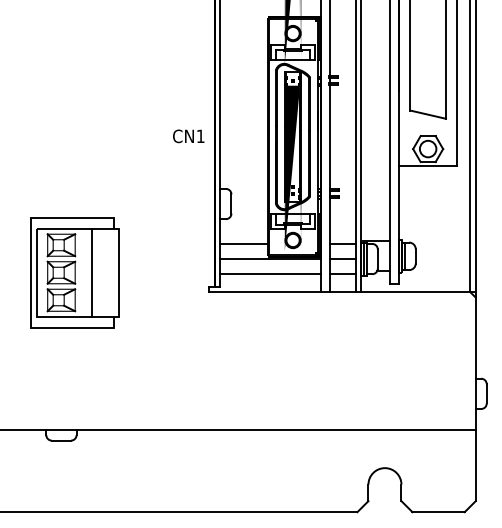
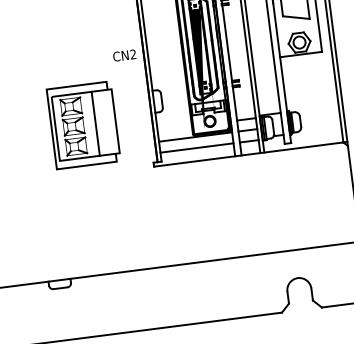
text: (200, 135) -> (133, 53), CN1 -> CN2
line: (243, 243) -> (174, 128), removed
part: (74, 272) -> (83, 125), moved

